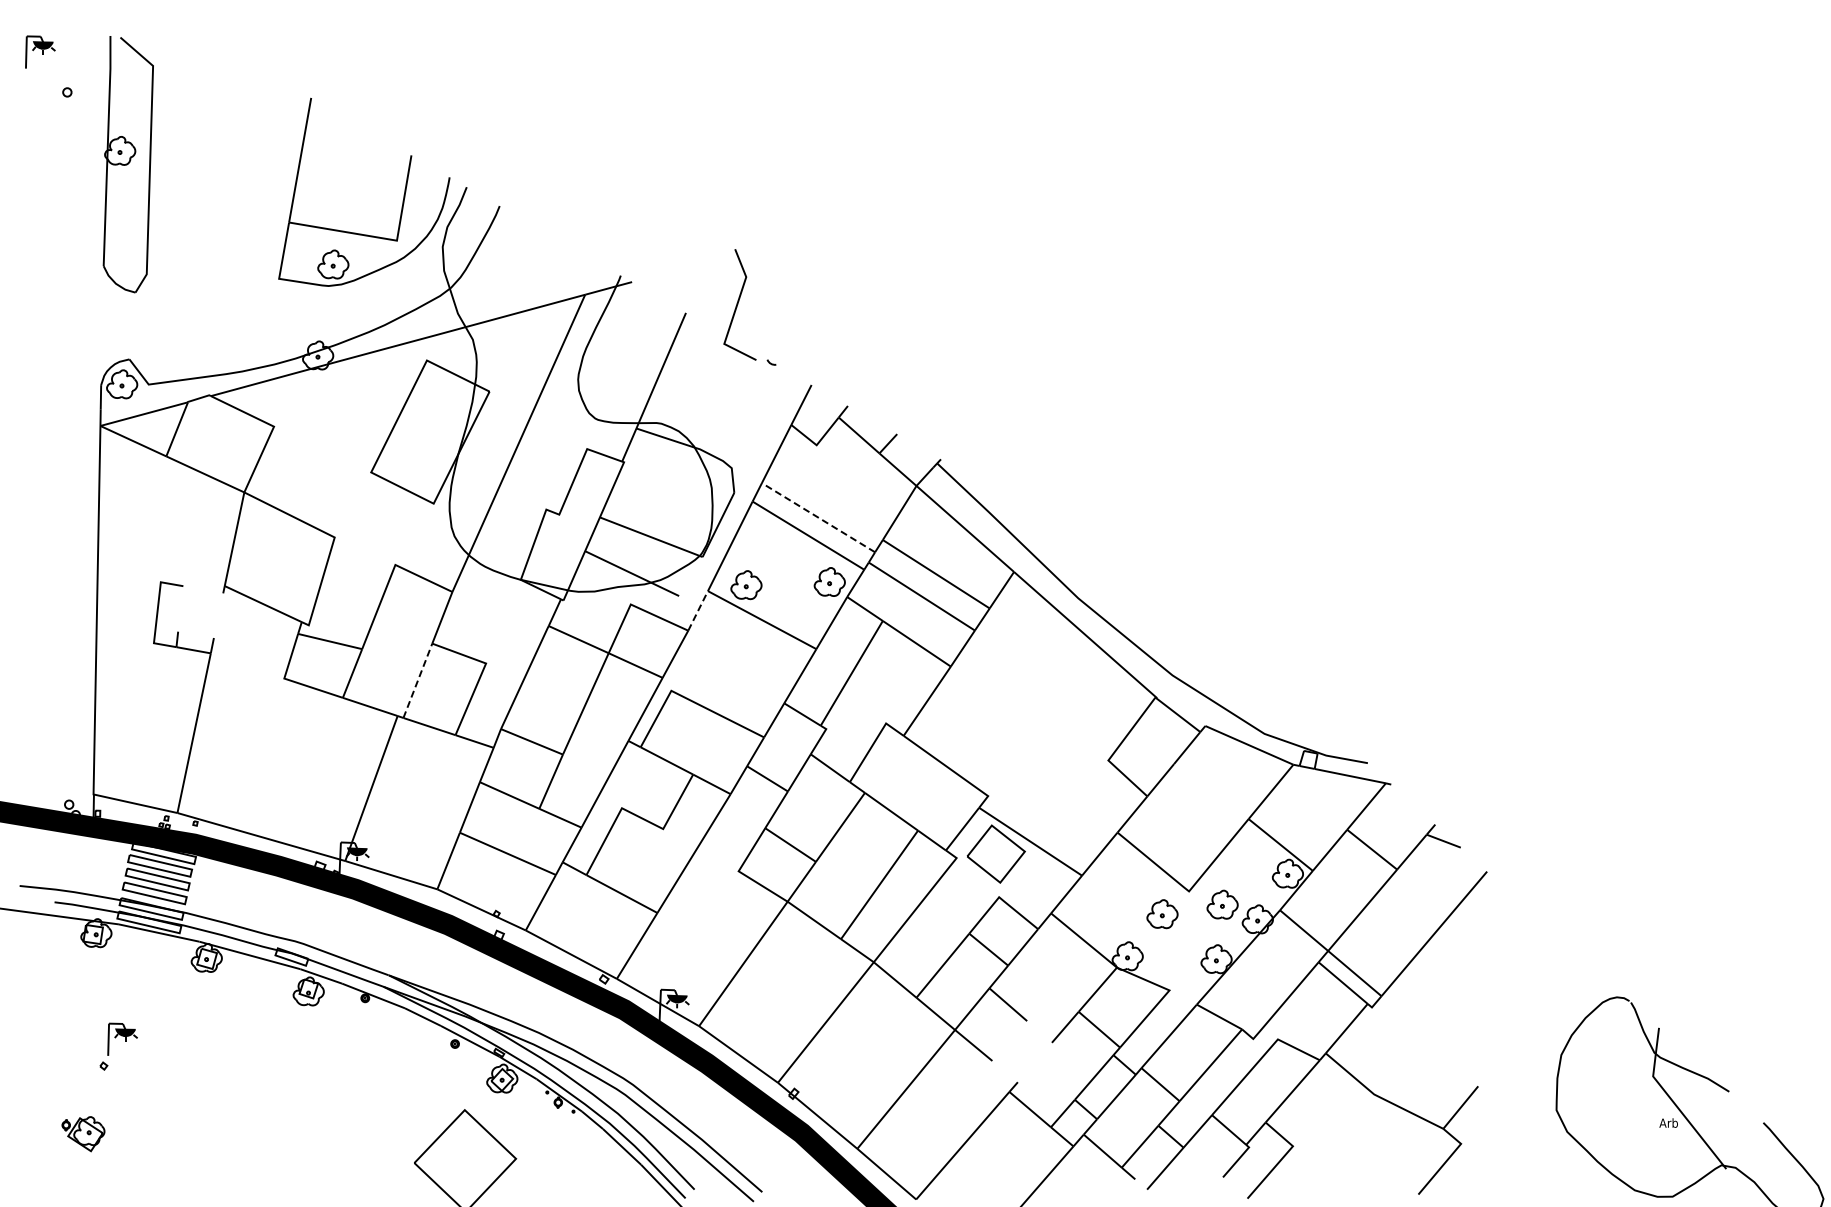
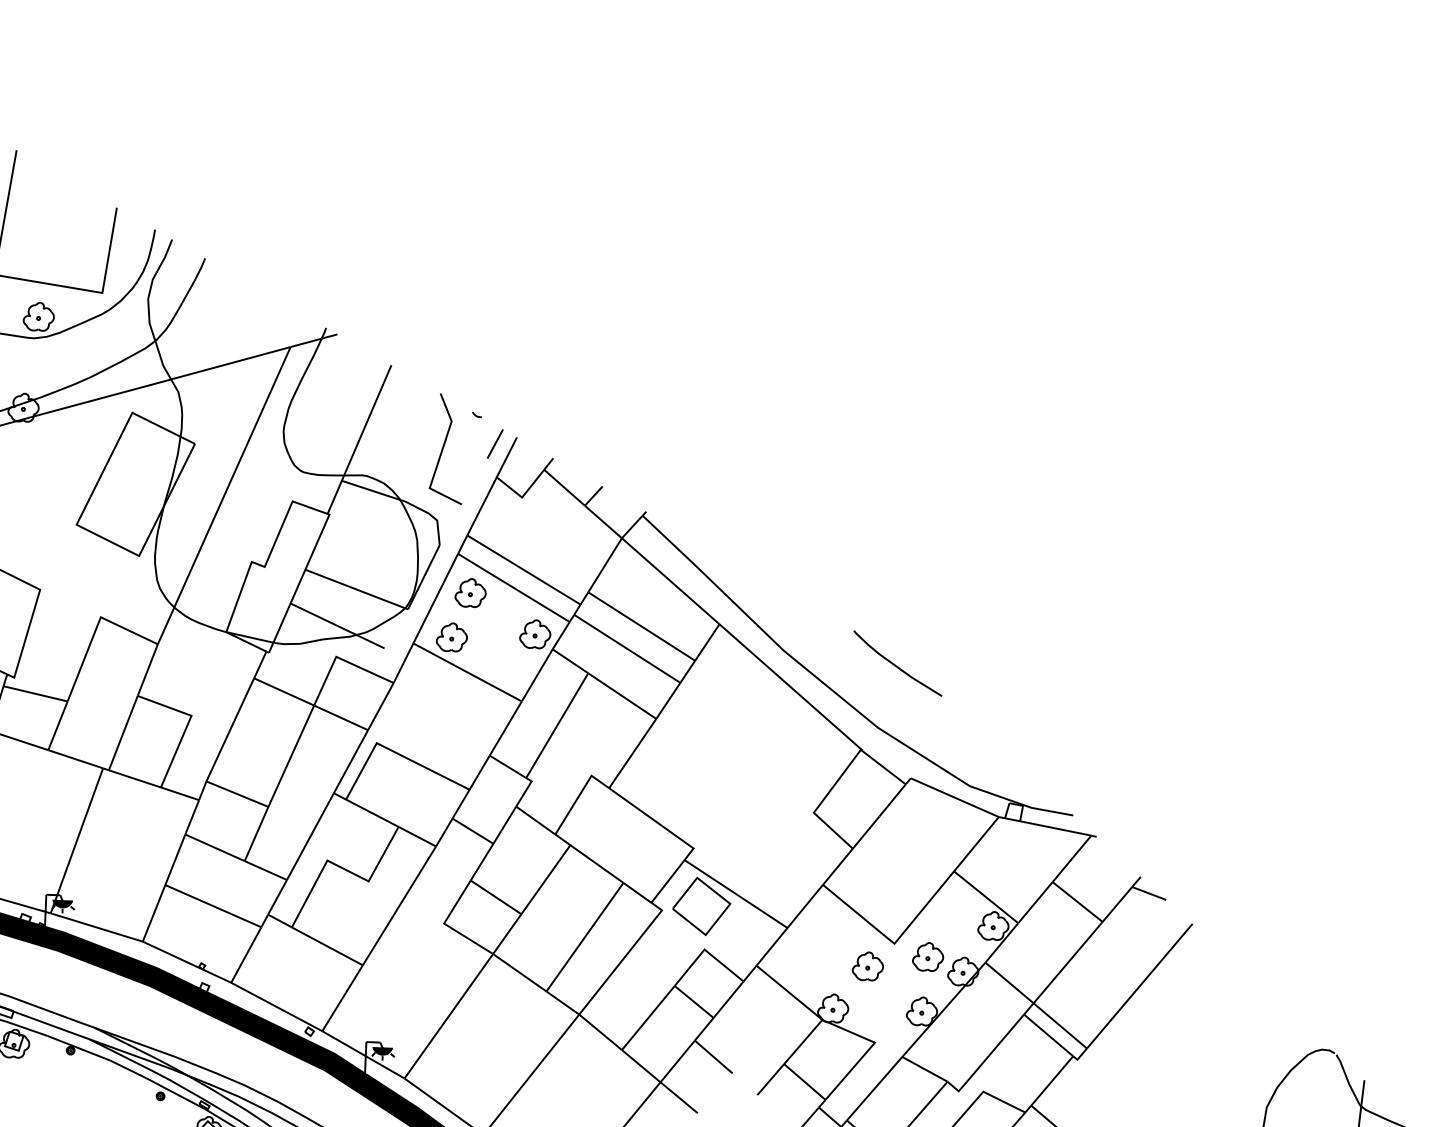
line: (738, 304) -> (443, 448), moved
line: (789, 391) -> (494, 443), added
line: (818, 517) -> (523, 569), dashed -> solid
part: (765, 540) -> (470, 592), added
line: (698, 610) -> (403, 662), dashed -> solid
curve: (1190, 612) -> (895, 664), added
line: (417, 680) -> (122, 732), dashed -> solid

